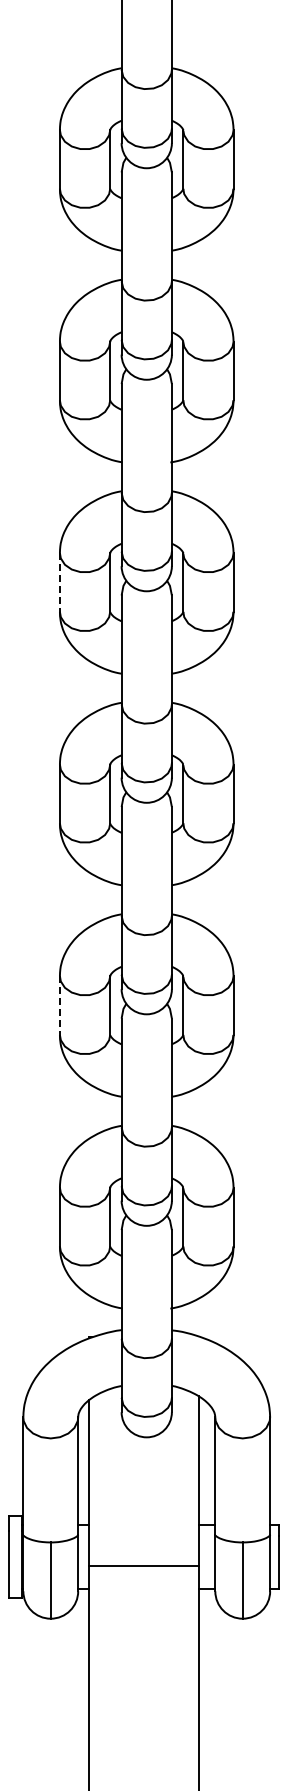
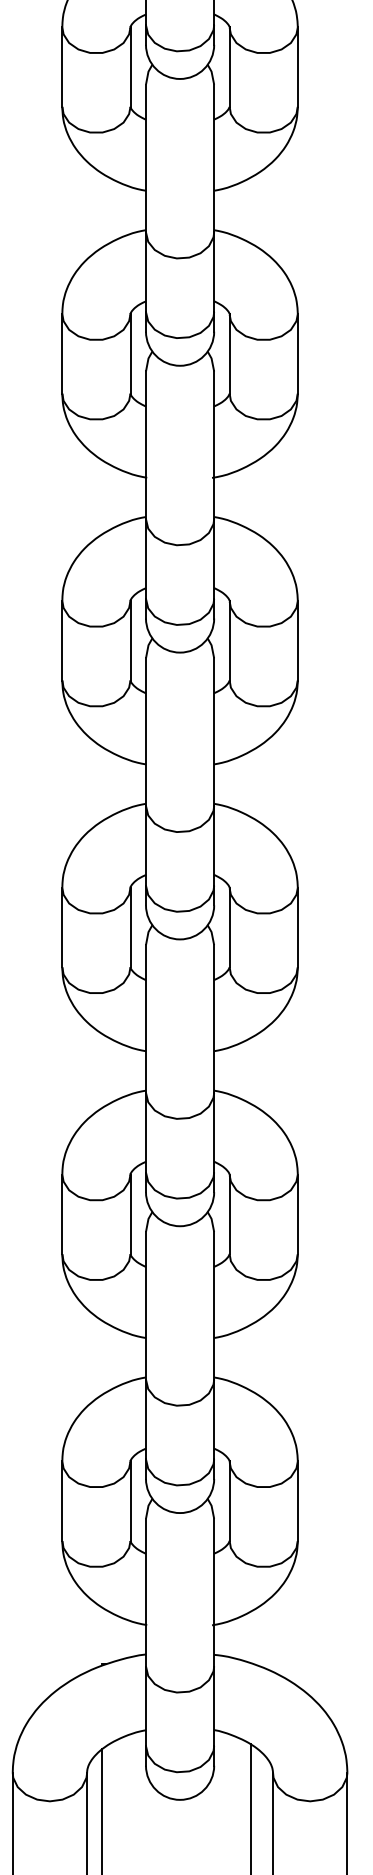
line: (59, 583) -> (61, 642), dashed -> solid
line: (59, 1006) -> (61, 1215), dashed -> solid

